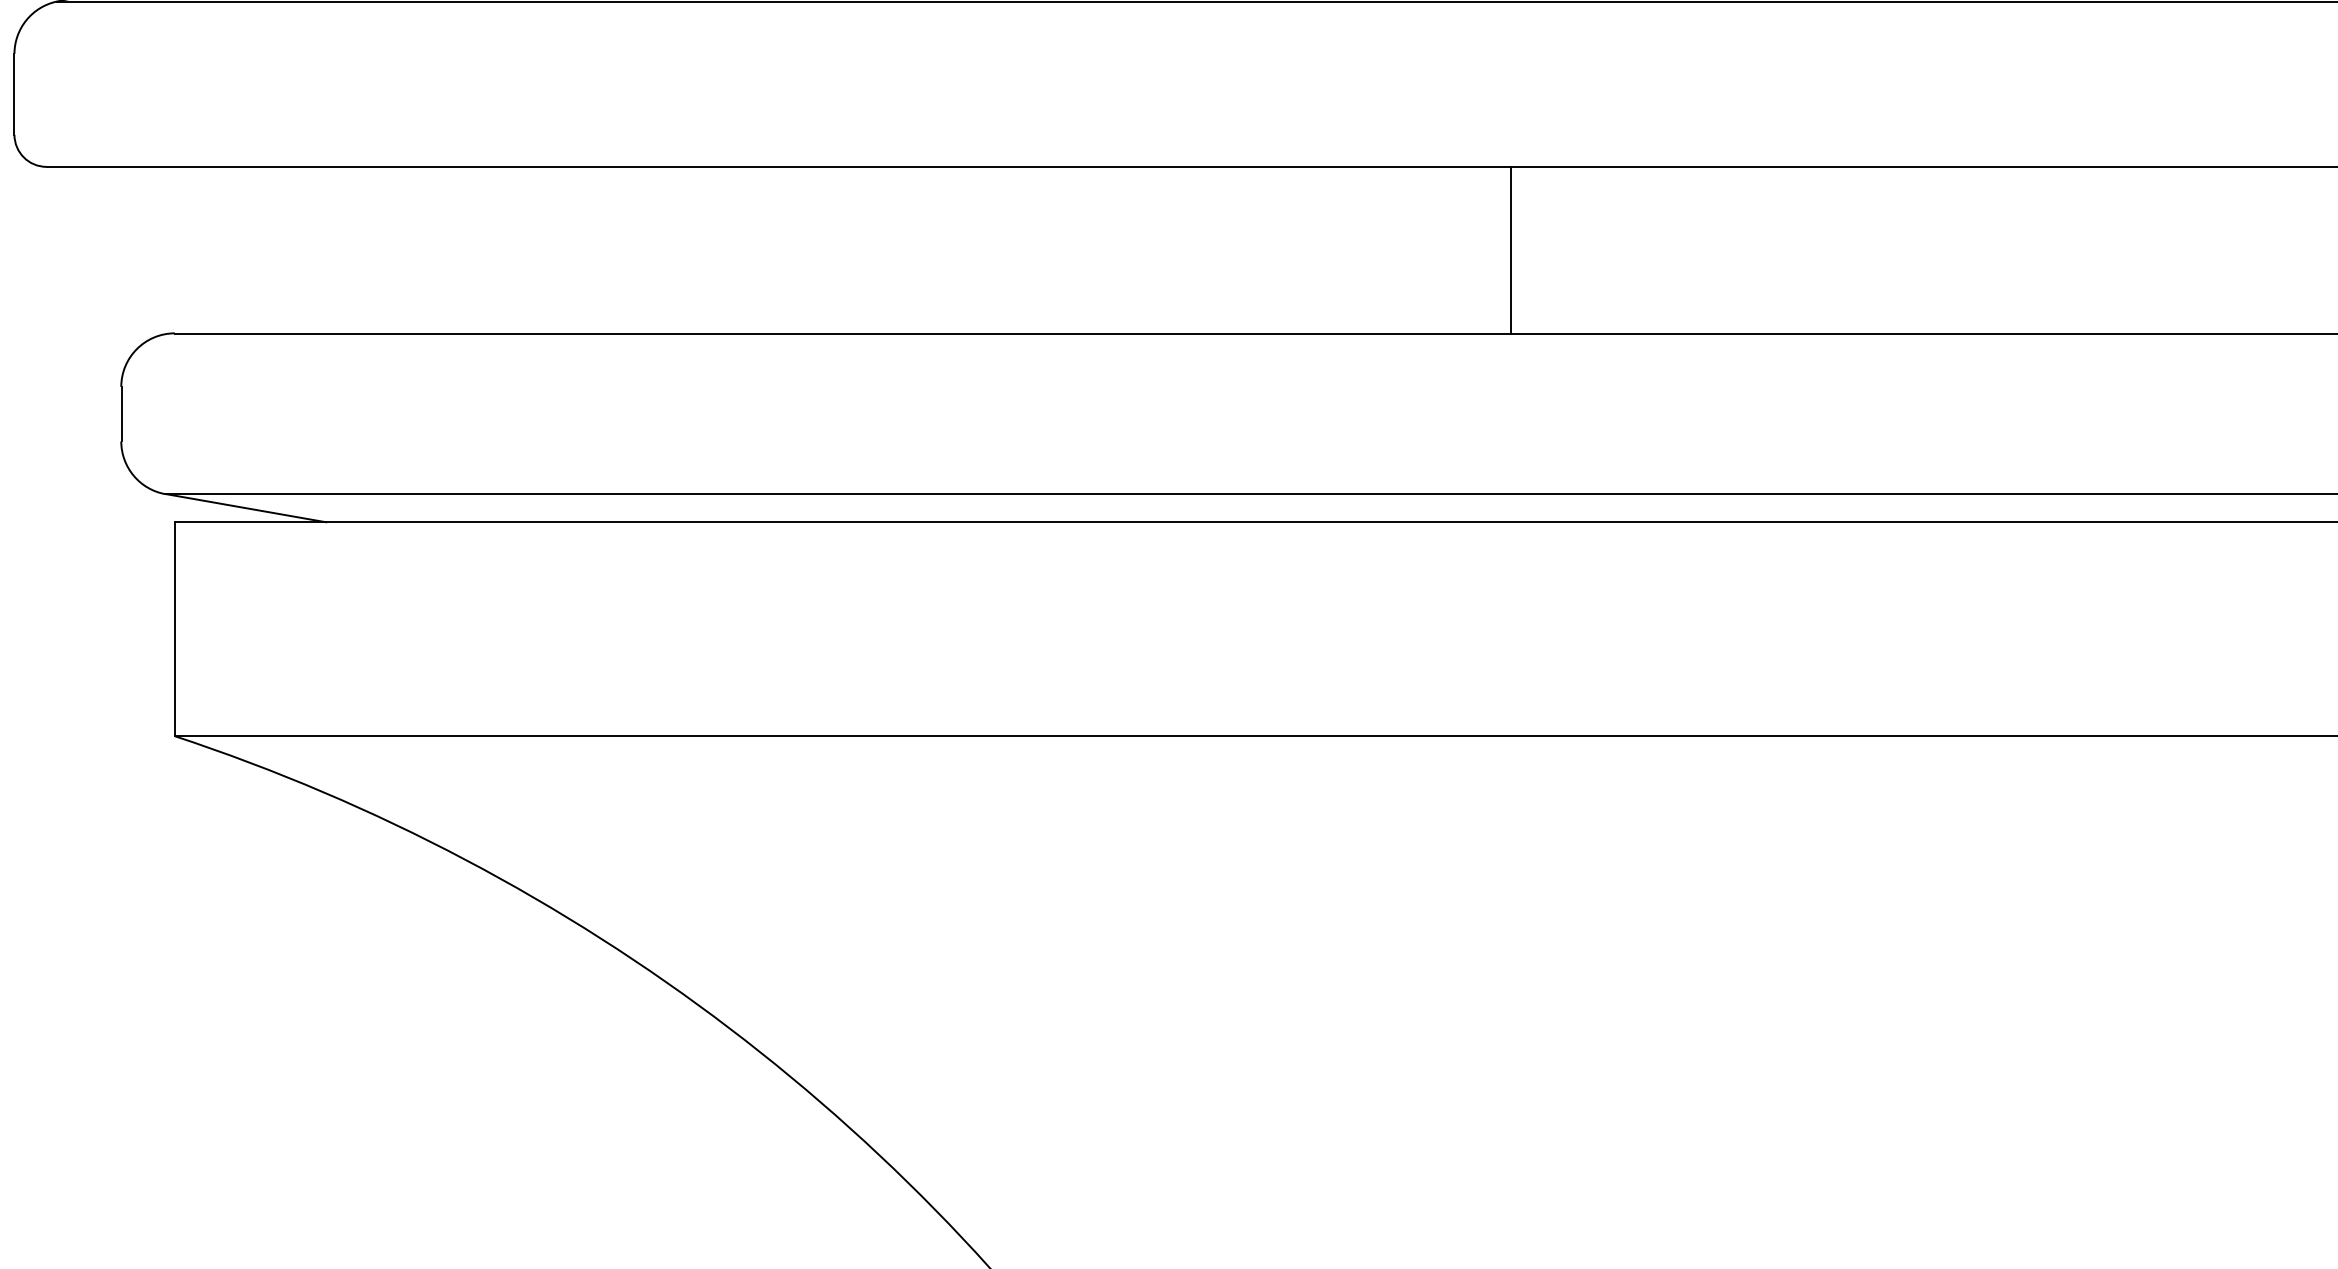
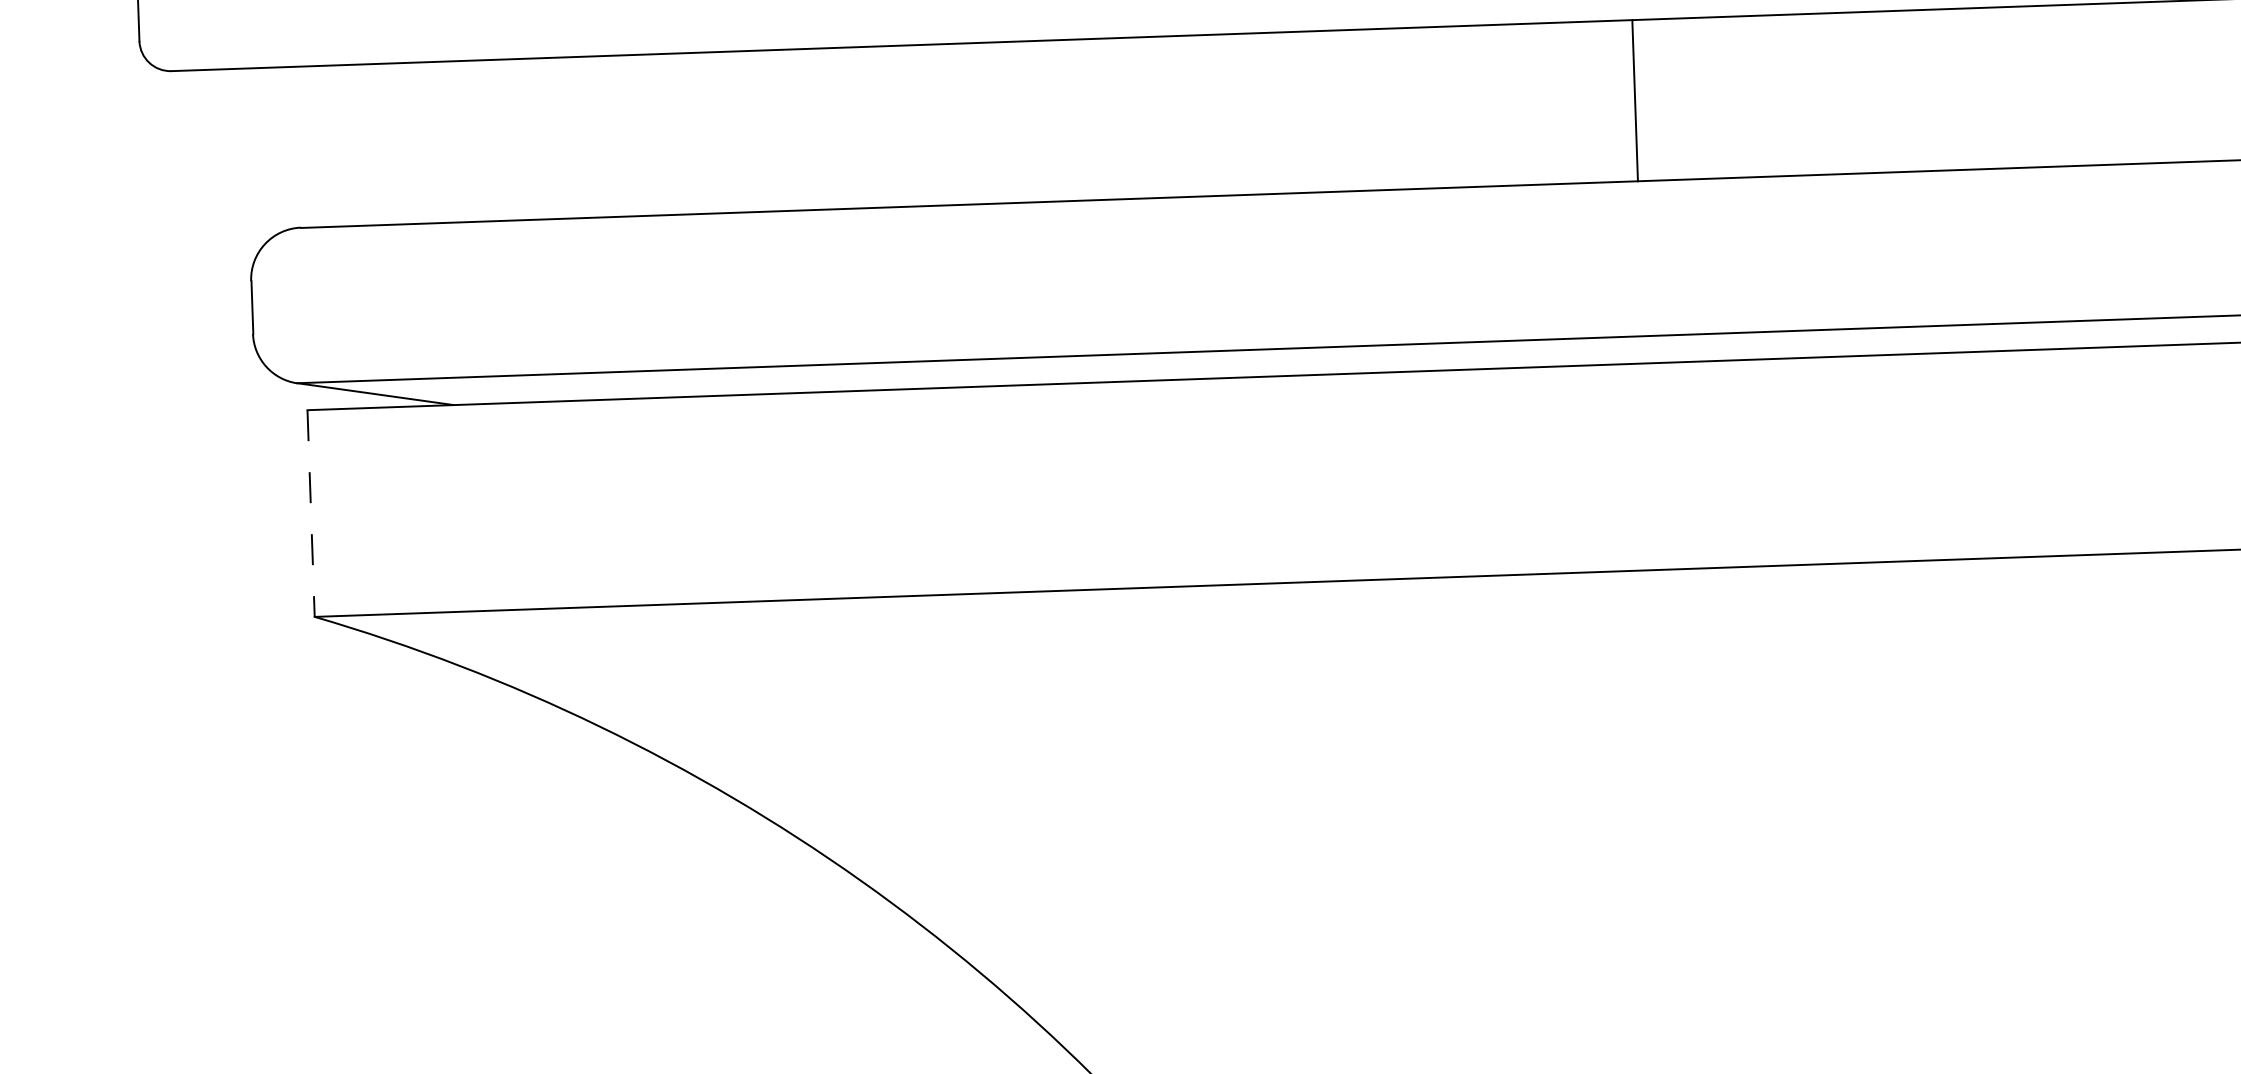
line: (1511, 249) -> (1635, 99), moved
line: (174, 629) -> (310, 513), solid -> dashed

